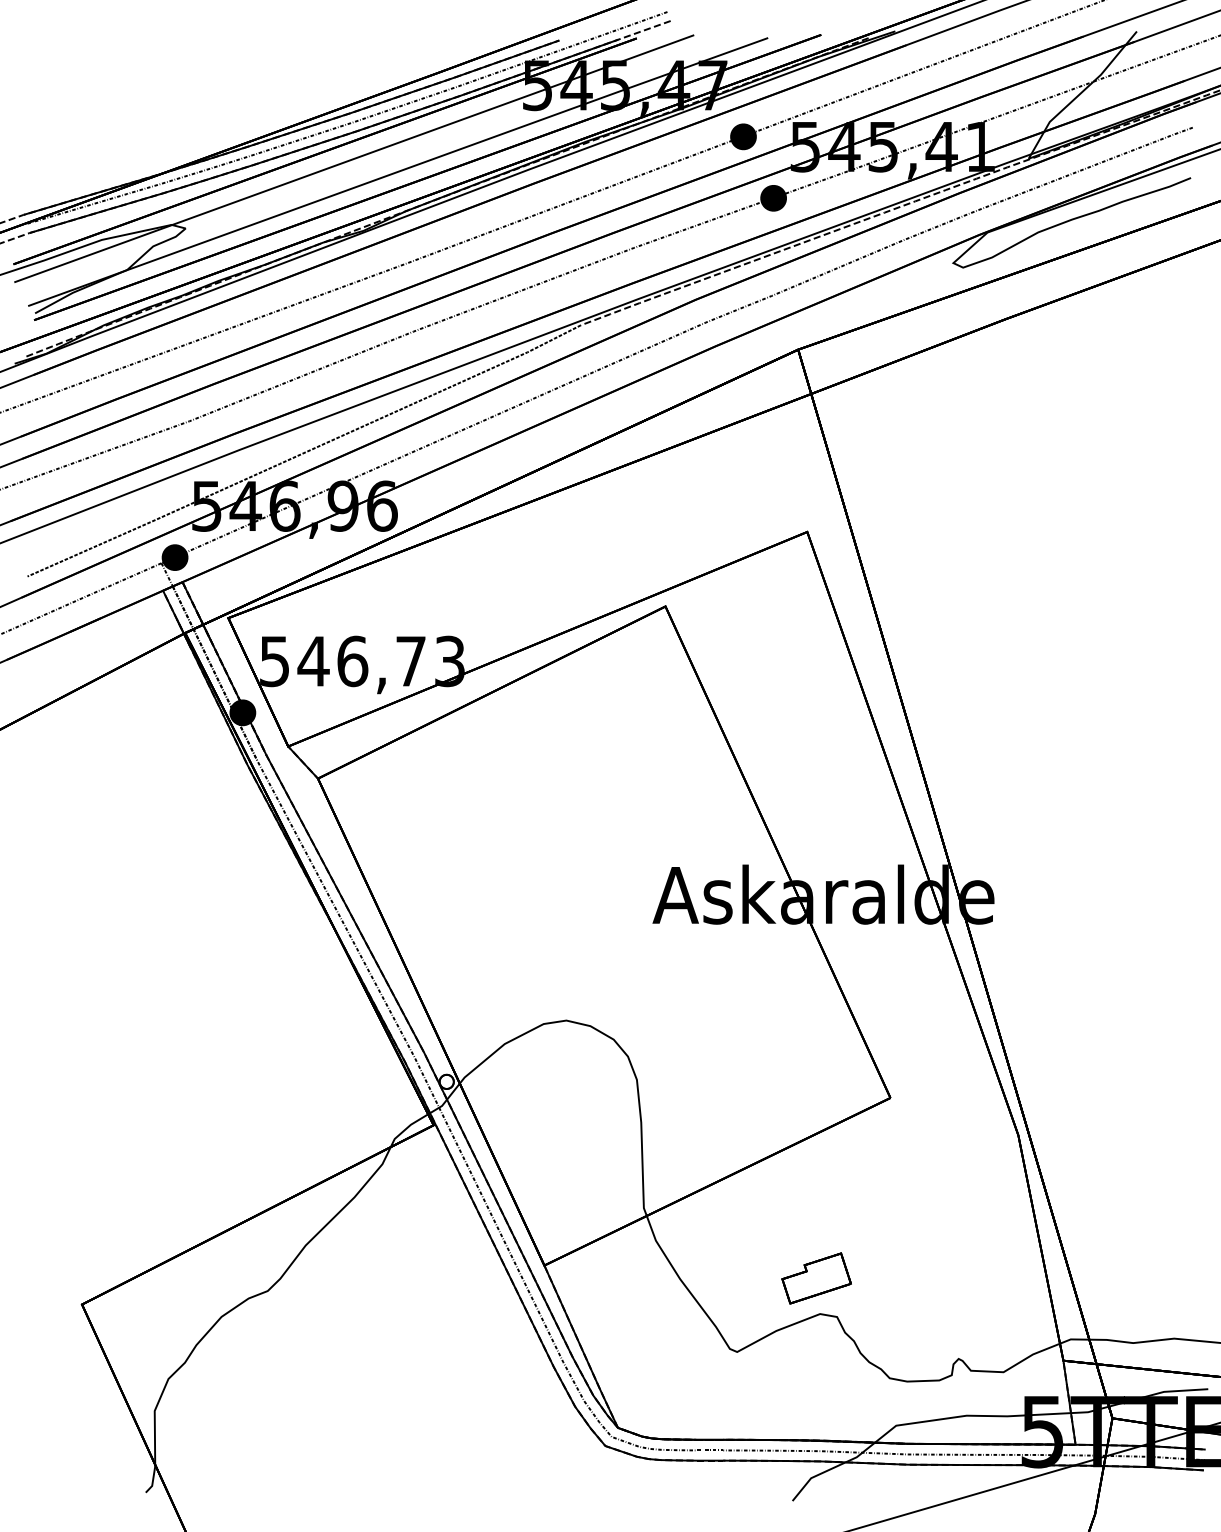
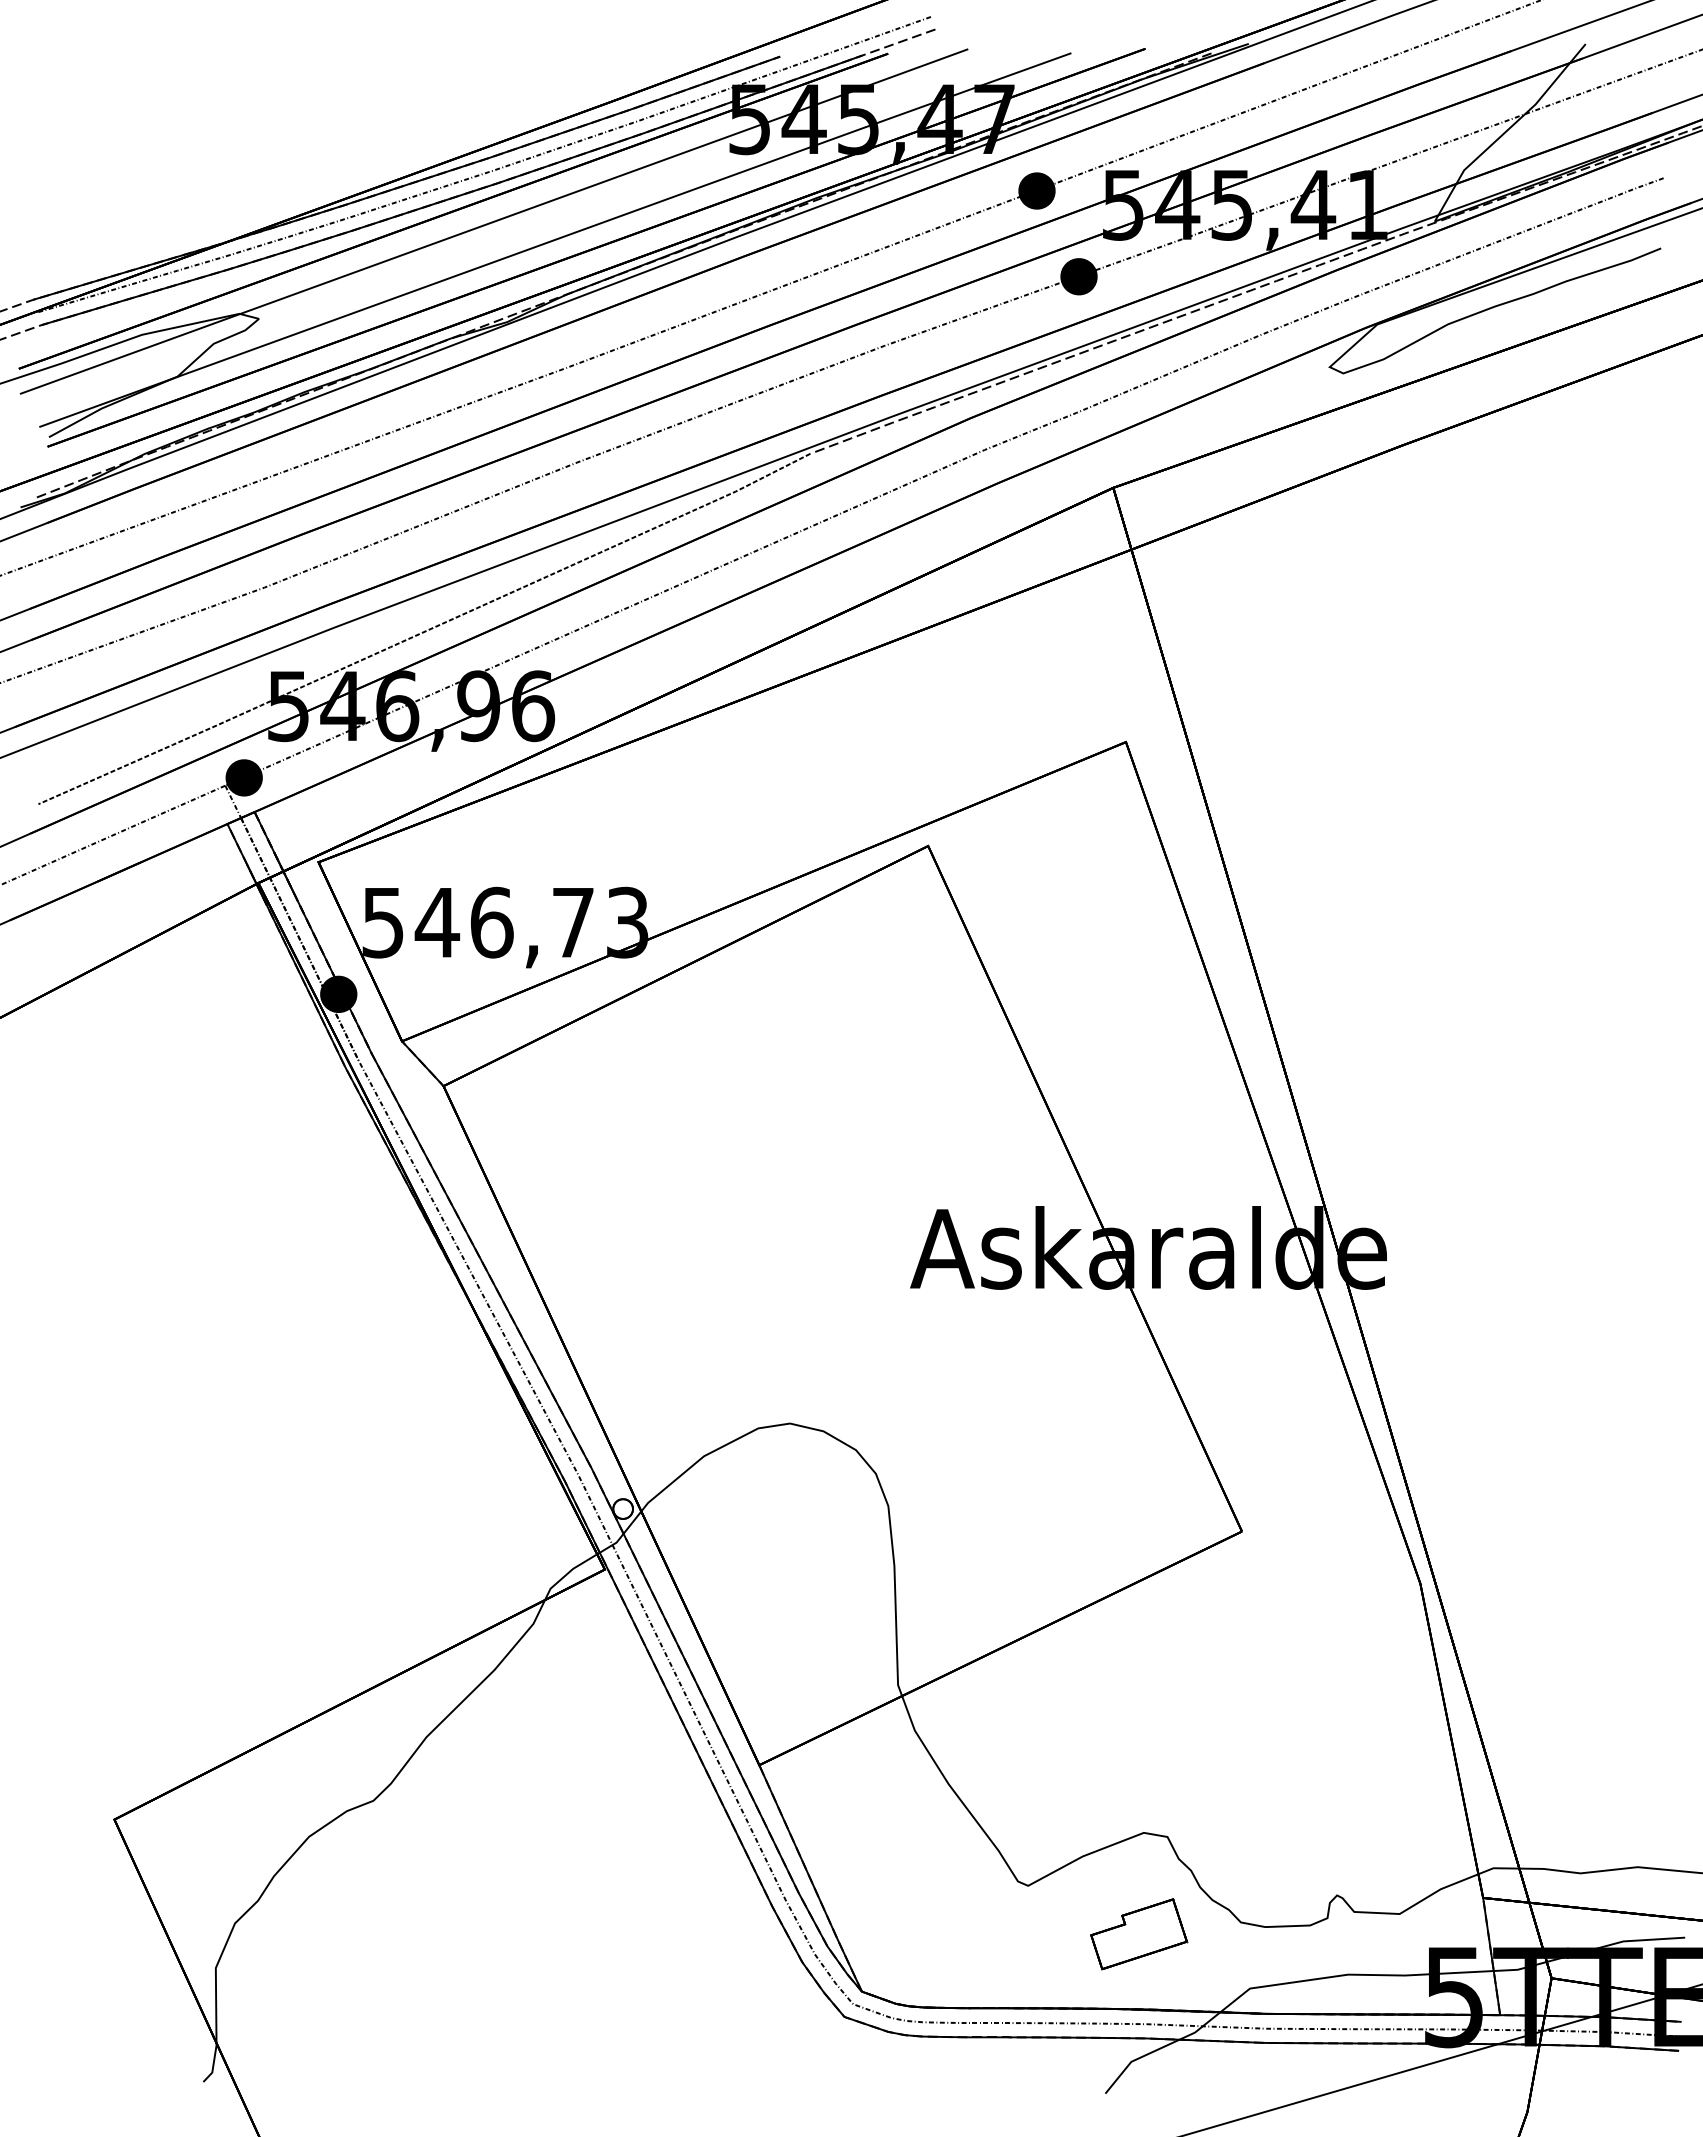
part: (816, 1278) -> (1139, 1934), moved

